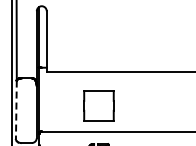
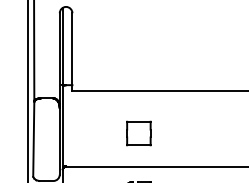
part: (98, 105) -> (138, 133), size x0.62
line: (16, 110) -> (33, 139), dashed -> solid

